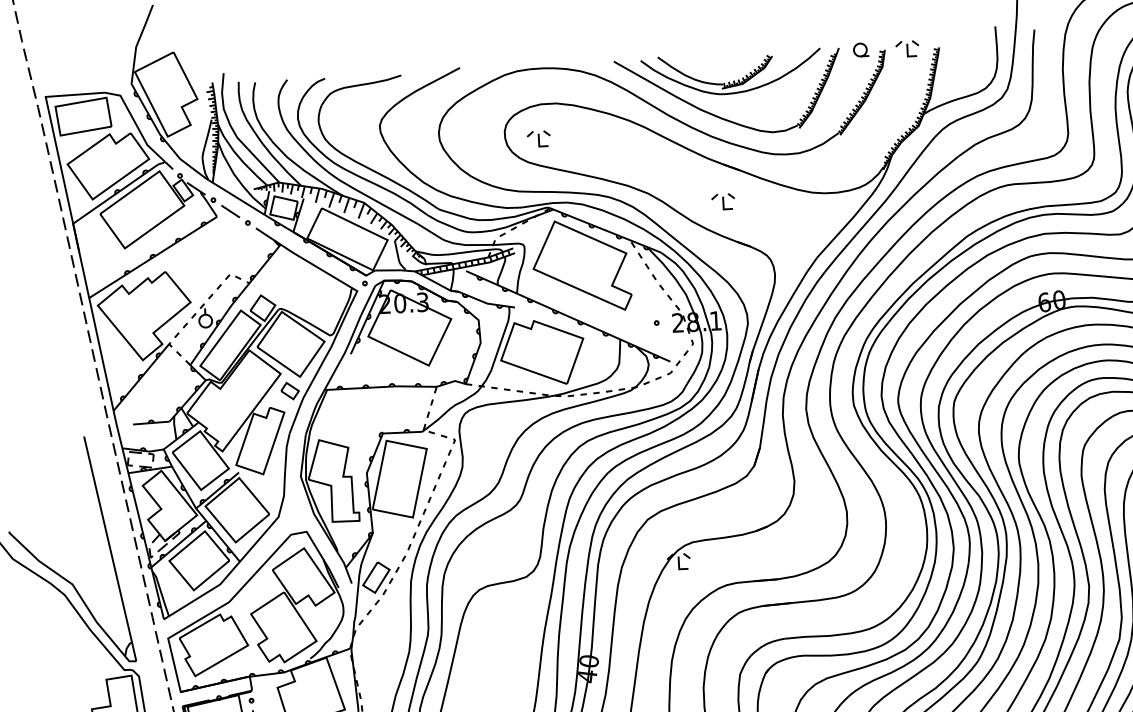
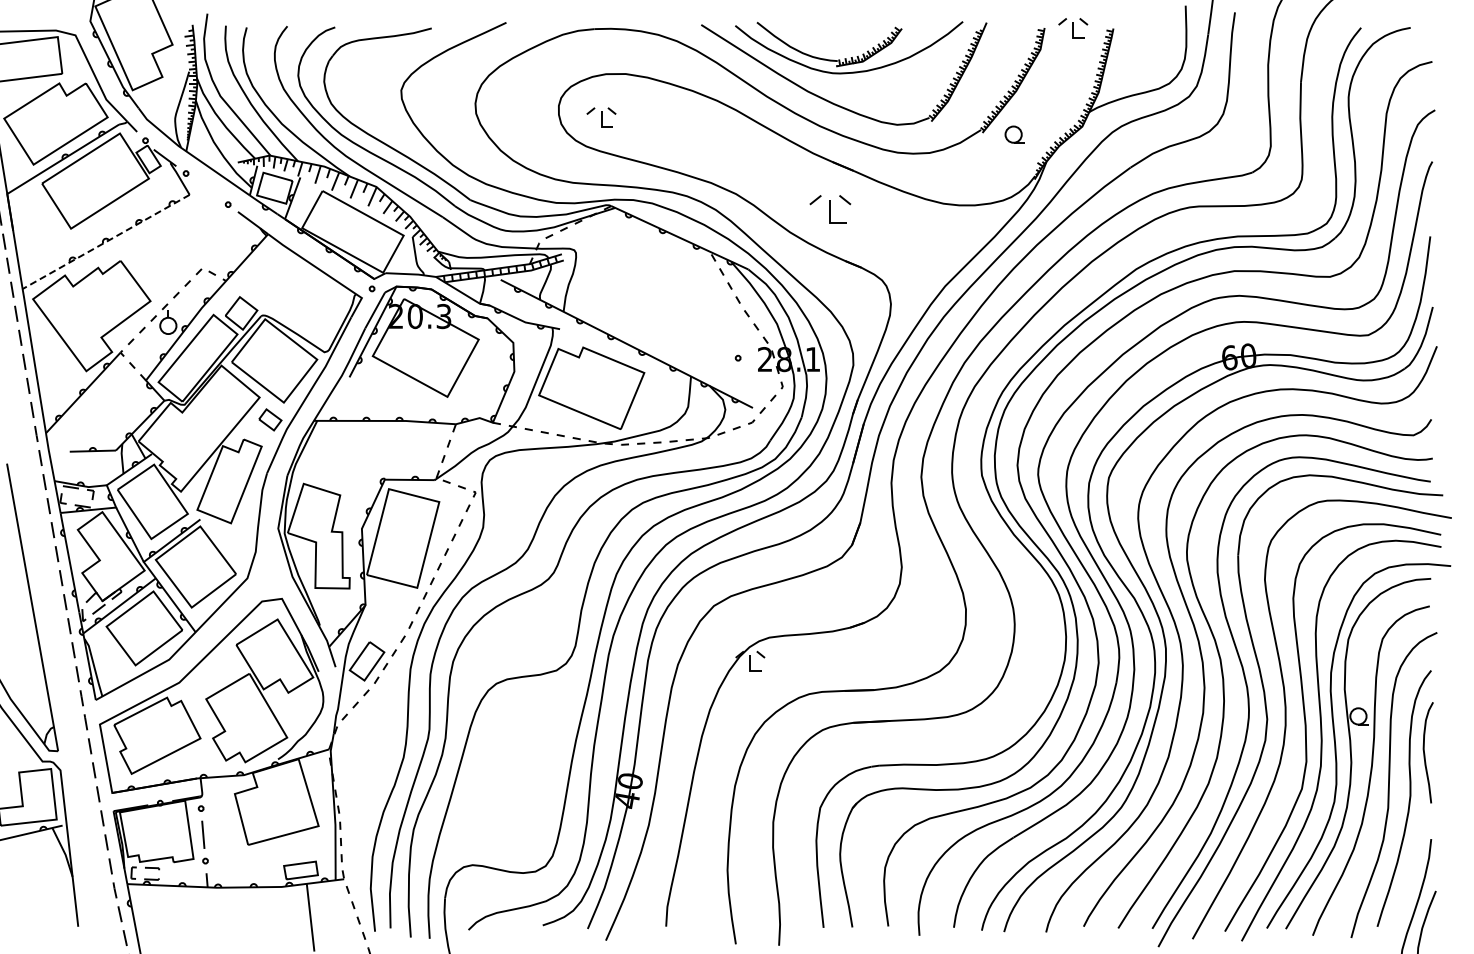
part: (861, 49) -> (1014, 134), moved
part: (723, 201) -> (830, 209), size x1.4
line: (230, 211) -> (206, 188), removed
line: (153, 257) -> (106, 241), solid -> dashed
part: (581, 266) -> (647, 281), removed

